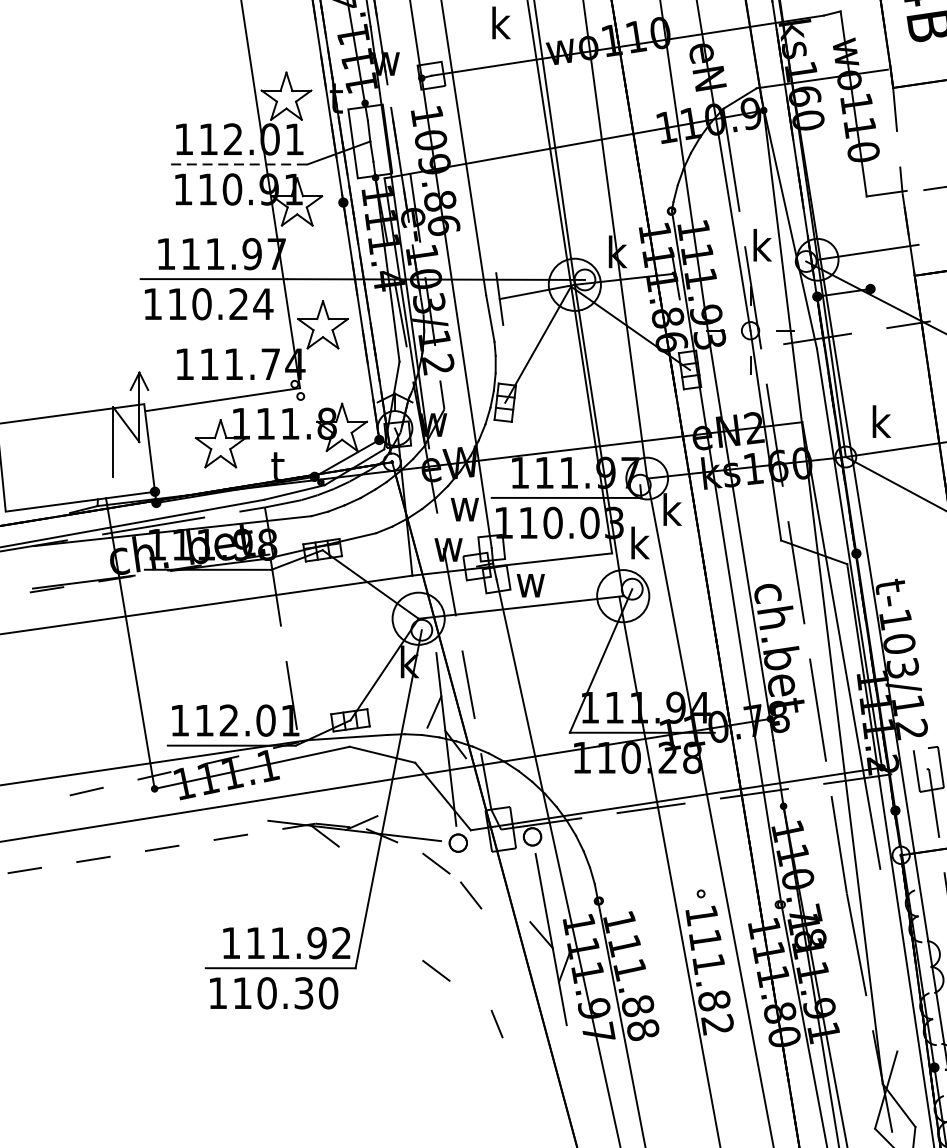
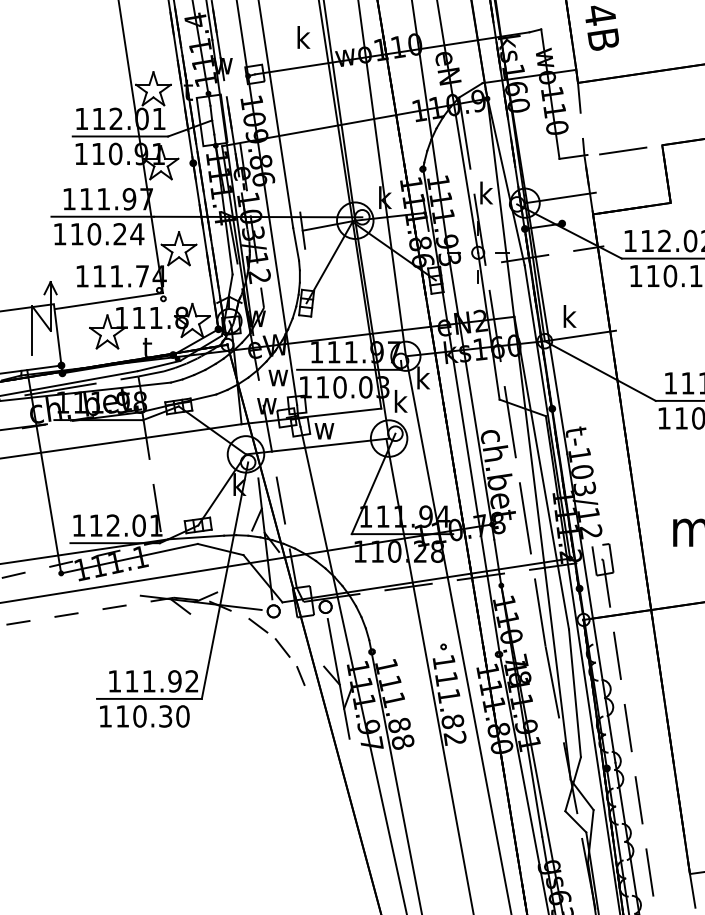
line: (239, 164) -> (120, 136), dashed -> solid
line: (888, 960) -> (574, 693), added
line: (436, 970) -> (258, 700), removed
line: (496, 1023) -> (300, 675), moved

